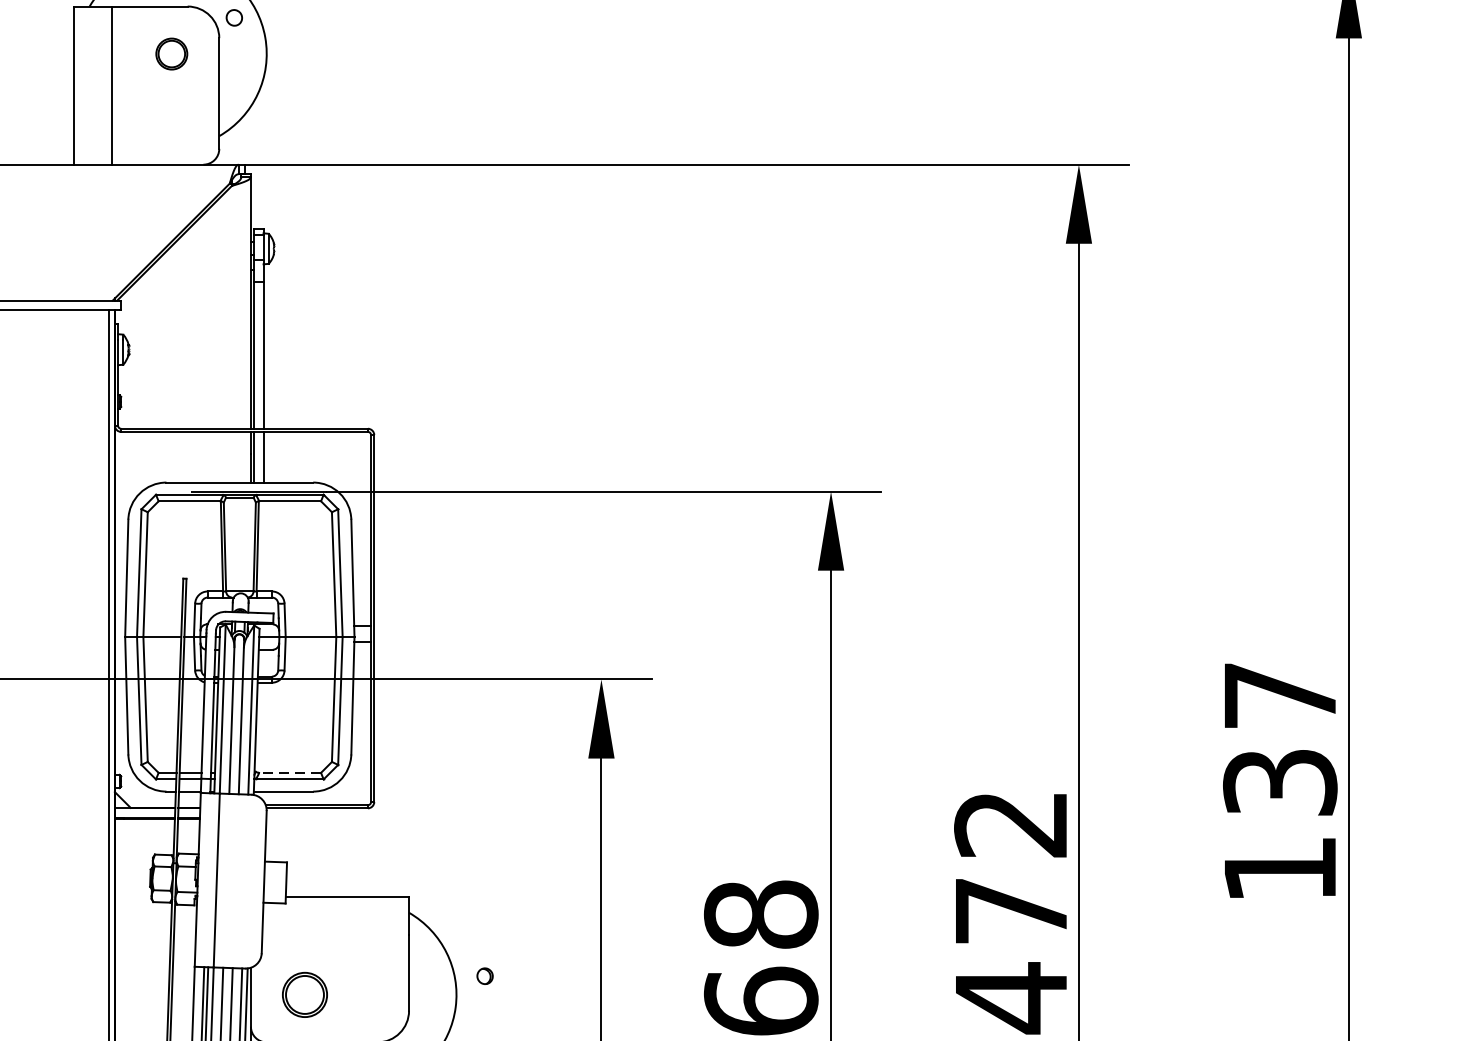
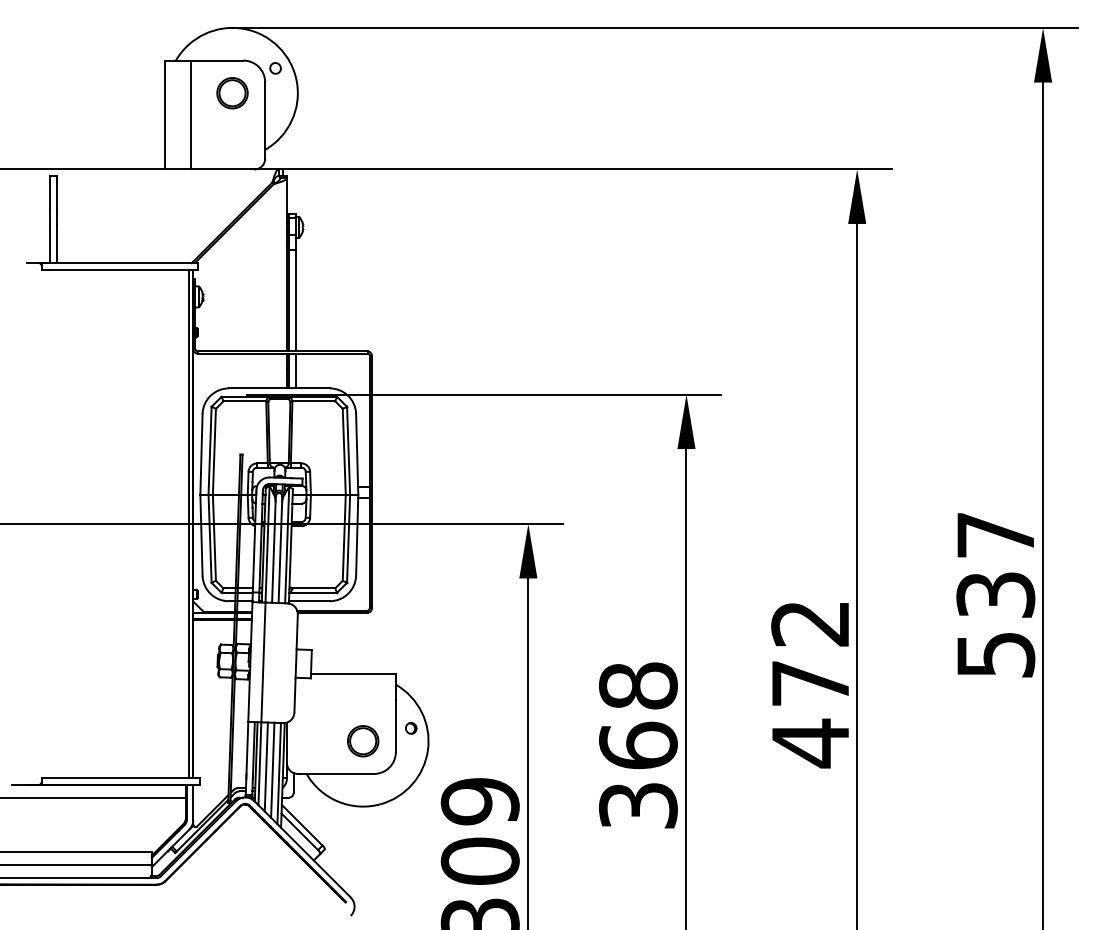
part: (171, 54) -> (232, 93), size x1.43
line: (289, 773) -> (313, 588), dashed -> solid
text: (1281, 870) -> (996, 655), 137 -> 537
part: (485, 976) -> (411, 728), moved
part: (305, 995) -> (363, 741), moved

